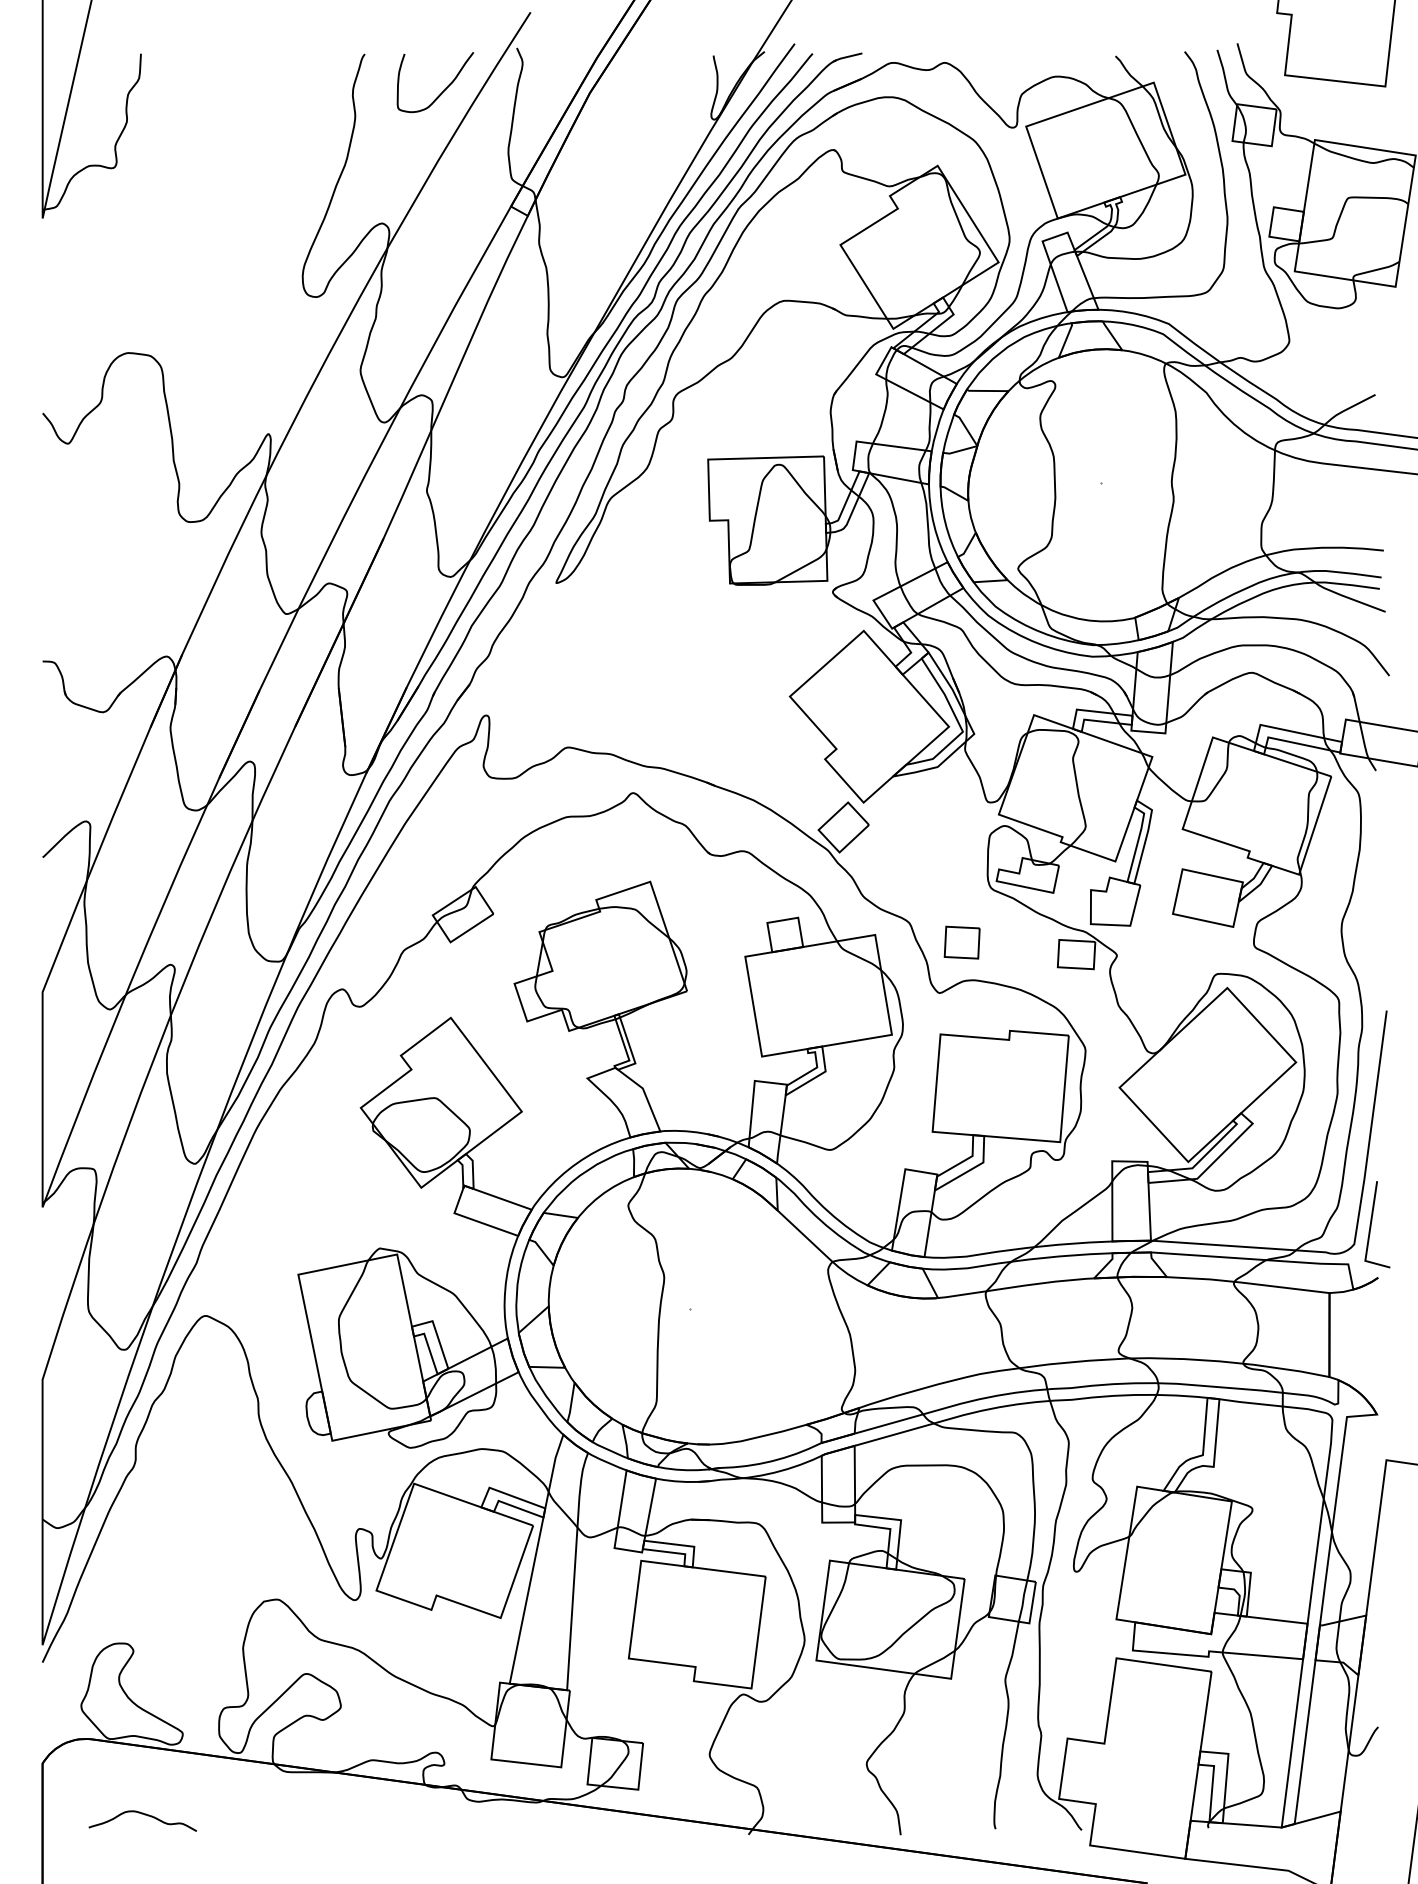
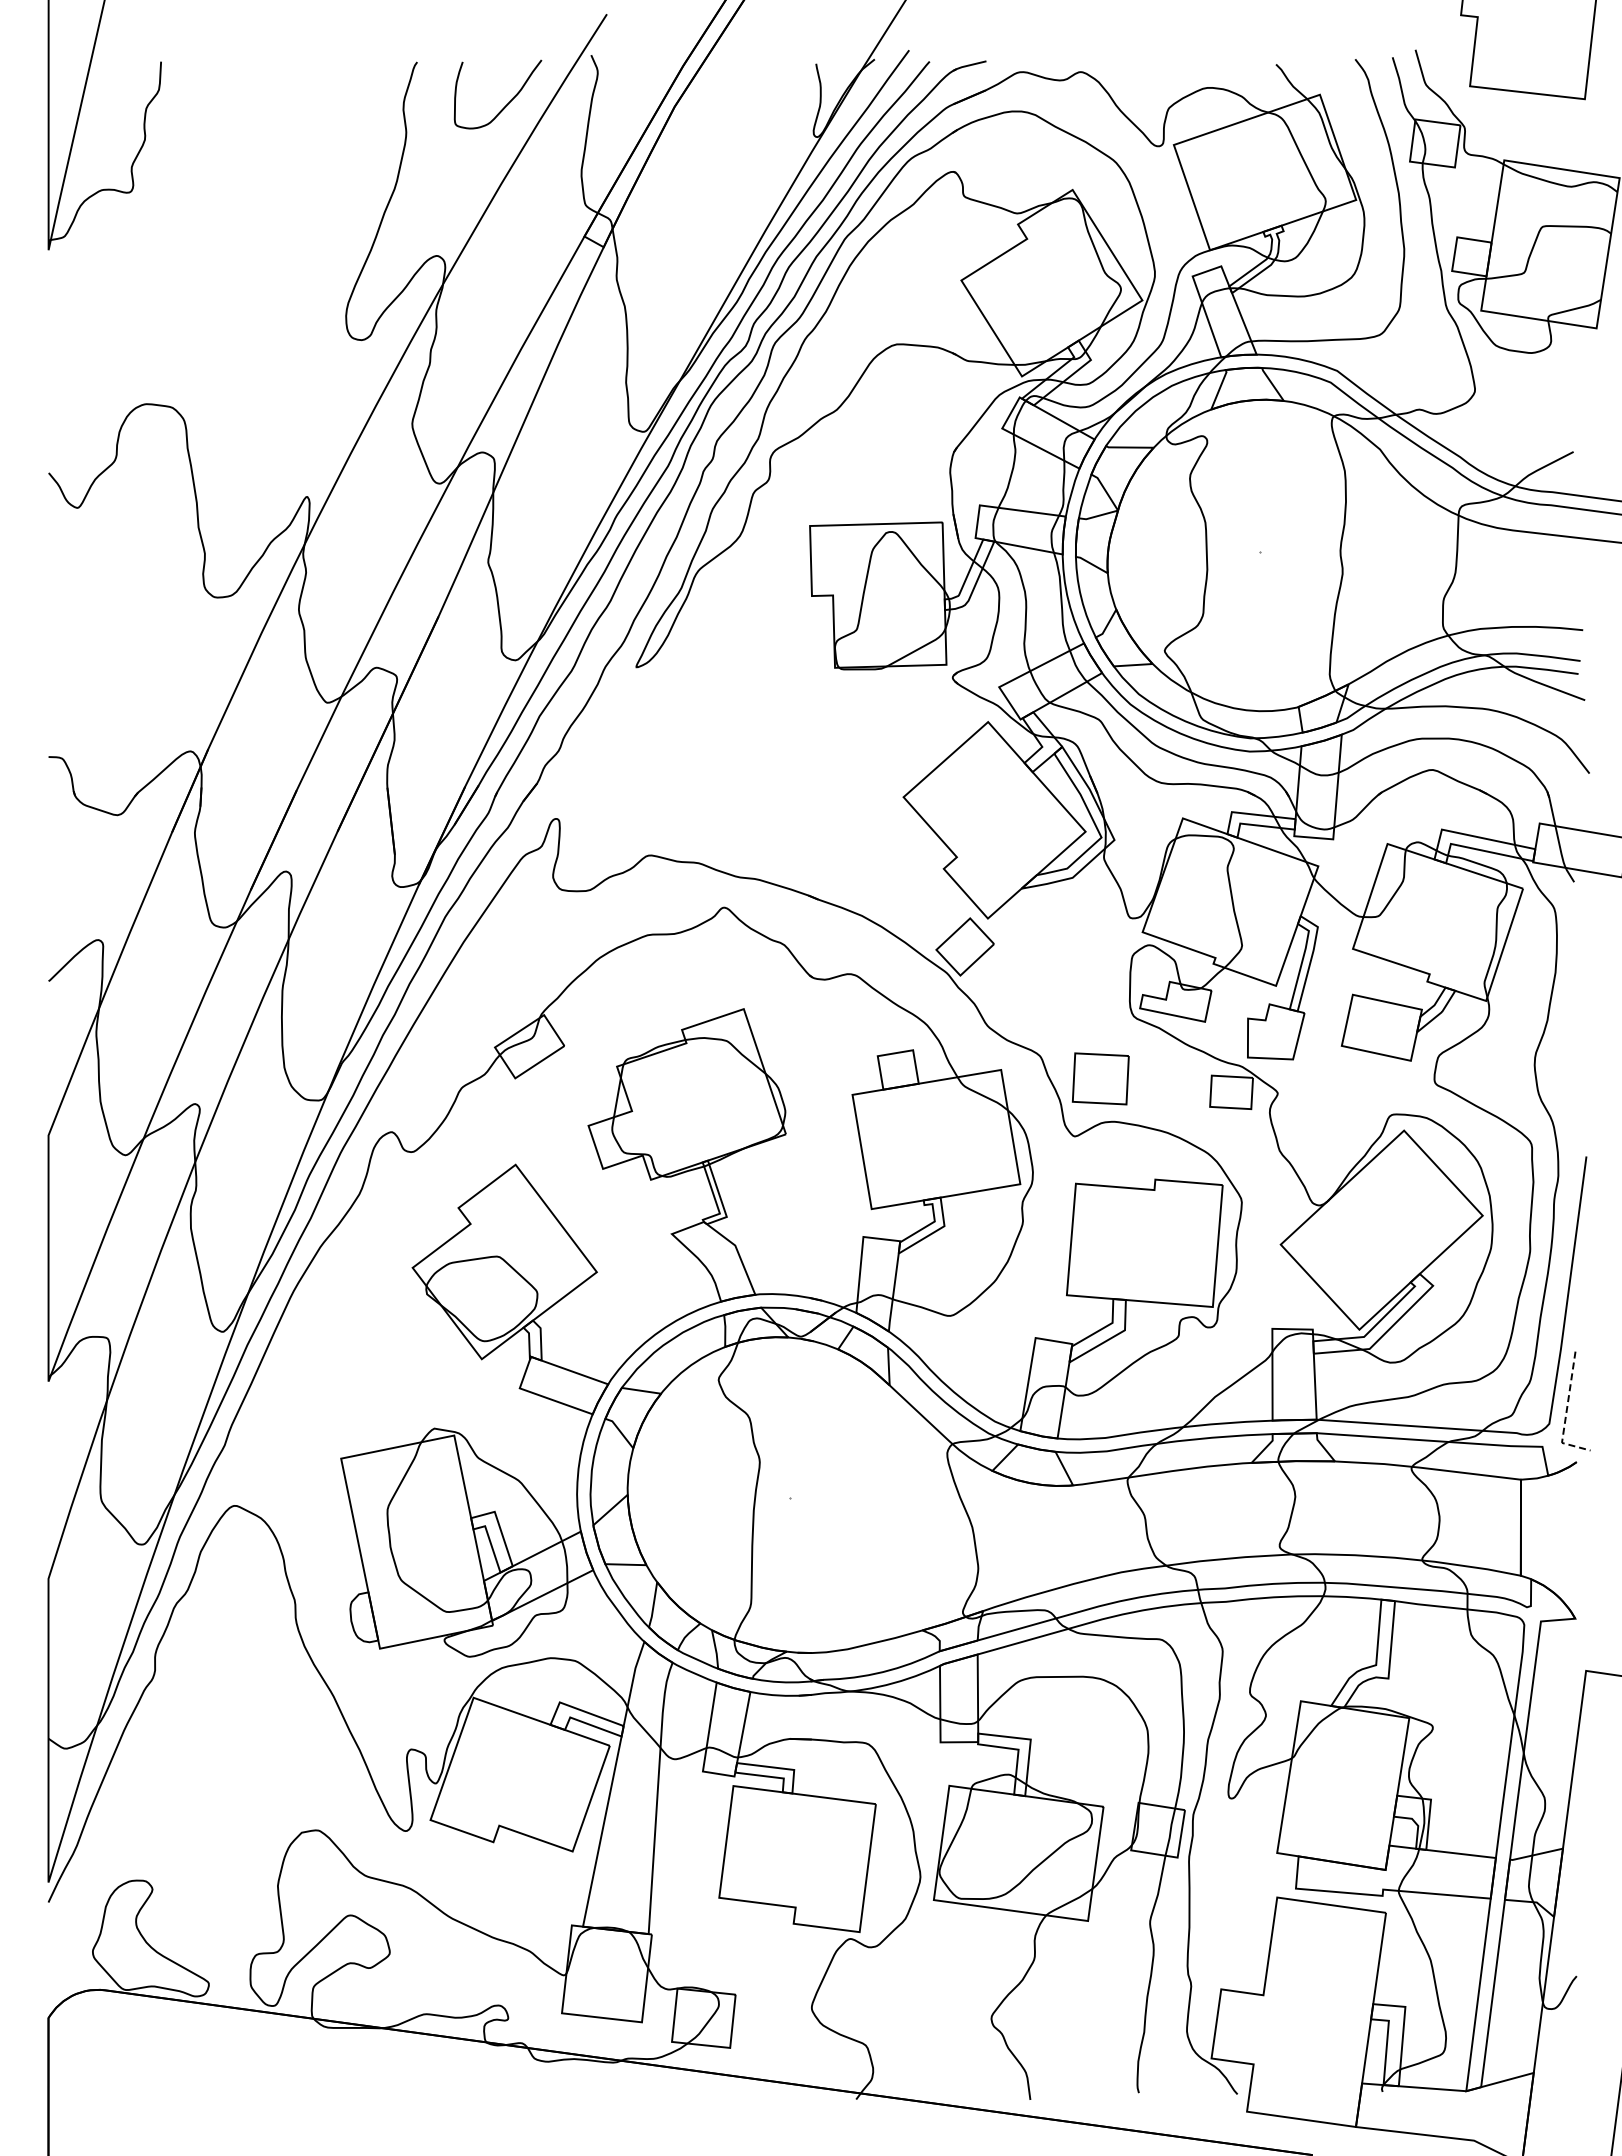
part: (962, 942) -> (1100, 1078), size x1.4
line: (1369, 1234) -> (1566, 1412), solid -> dashed
curve: (145, 1815) -> (166, 2077), removed

